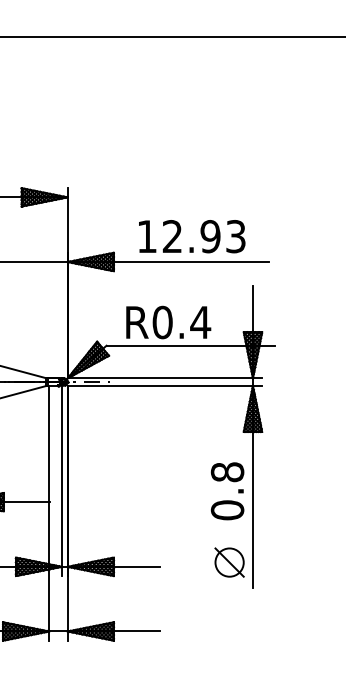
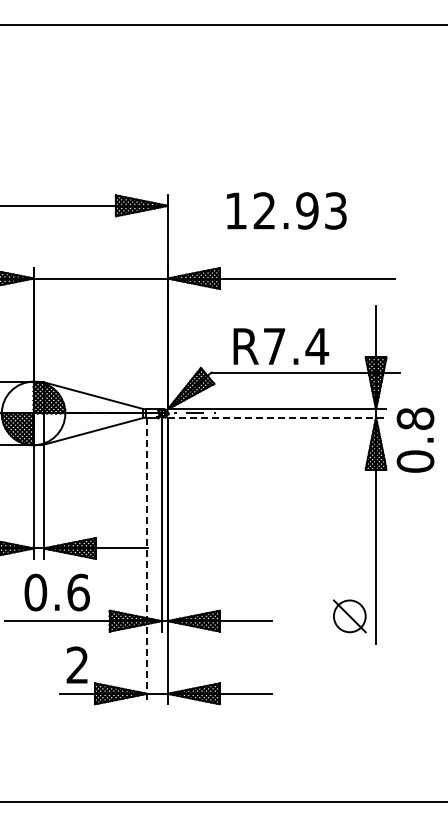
text: (191, 236) -> (286, 210), moved
text: (162, 322) -> (274, 346), R0.4 -> R7.4
line: (165, 385) -> (277, 417), solid -> dashed
text: (227, 490) -> (415, 439), moved
line: (49, 513) -> (147, 561), solid -> dashed

